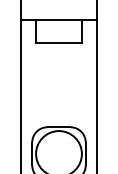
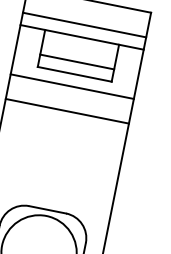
line: (58, 12) -> (83, 24), added
line: (58, 35) -> (76, 61), added
line: (58, 50) -> (71, 85), added
line: (58, 66) -> (66, 111), added

